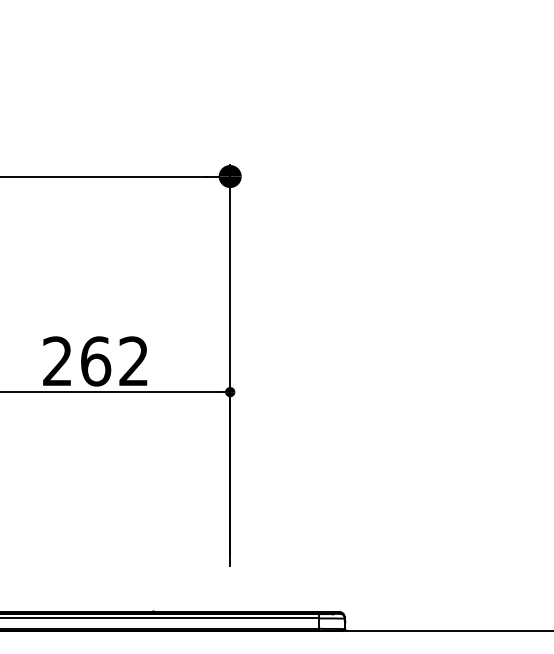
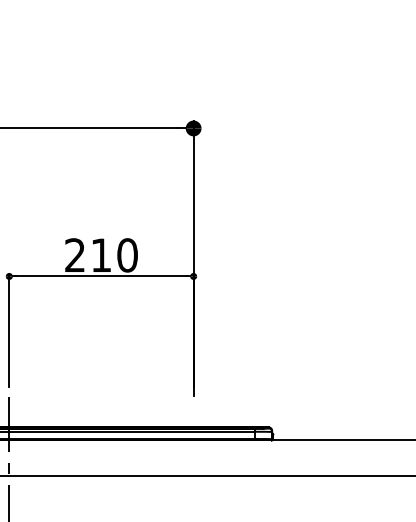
text: (114, 361) -> (114, 255), 262 -> 210

